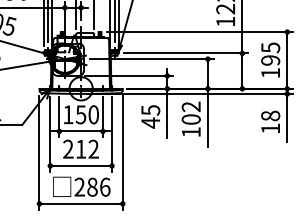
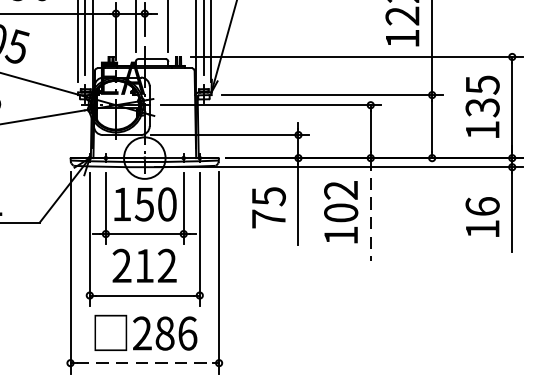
text: (270, 60) -> (482, 107), 195 -> 135
text: (270, 115) -> (482, 205), 18 -> 16
line: (207, 117) -> (370, 209), solid -> dashed
text: (150, 122) -> (268, 218), 45 -> 75
line: (81, 203) -> (145, 362), solid -> dashed

